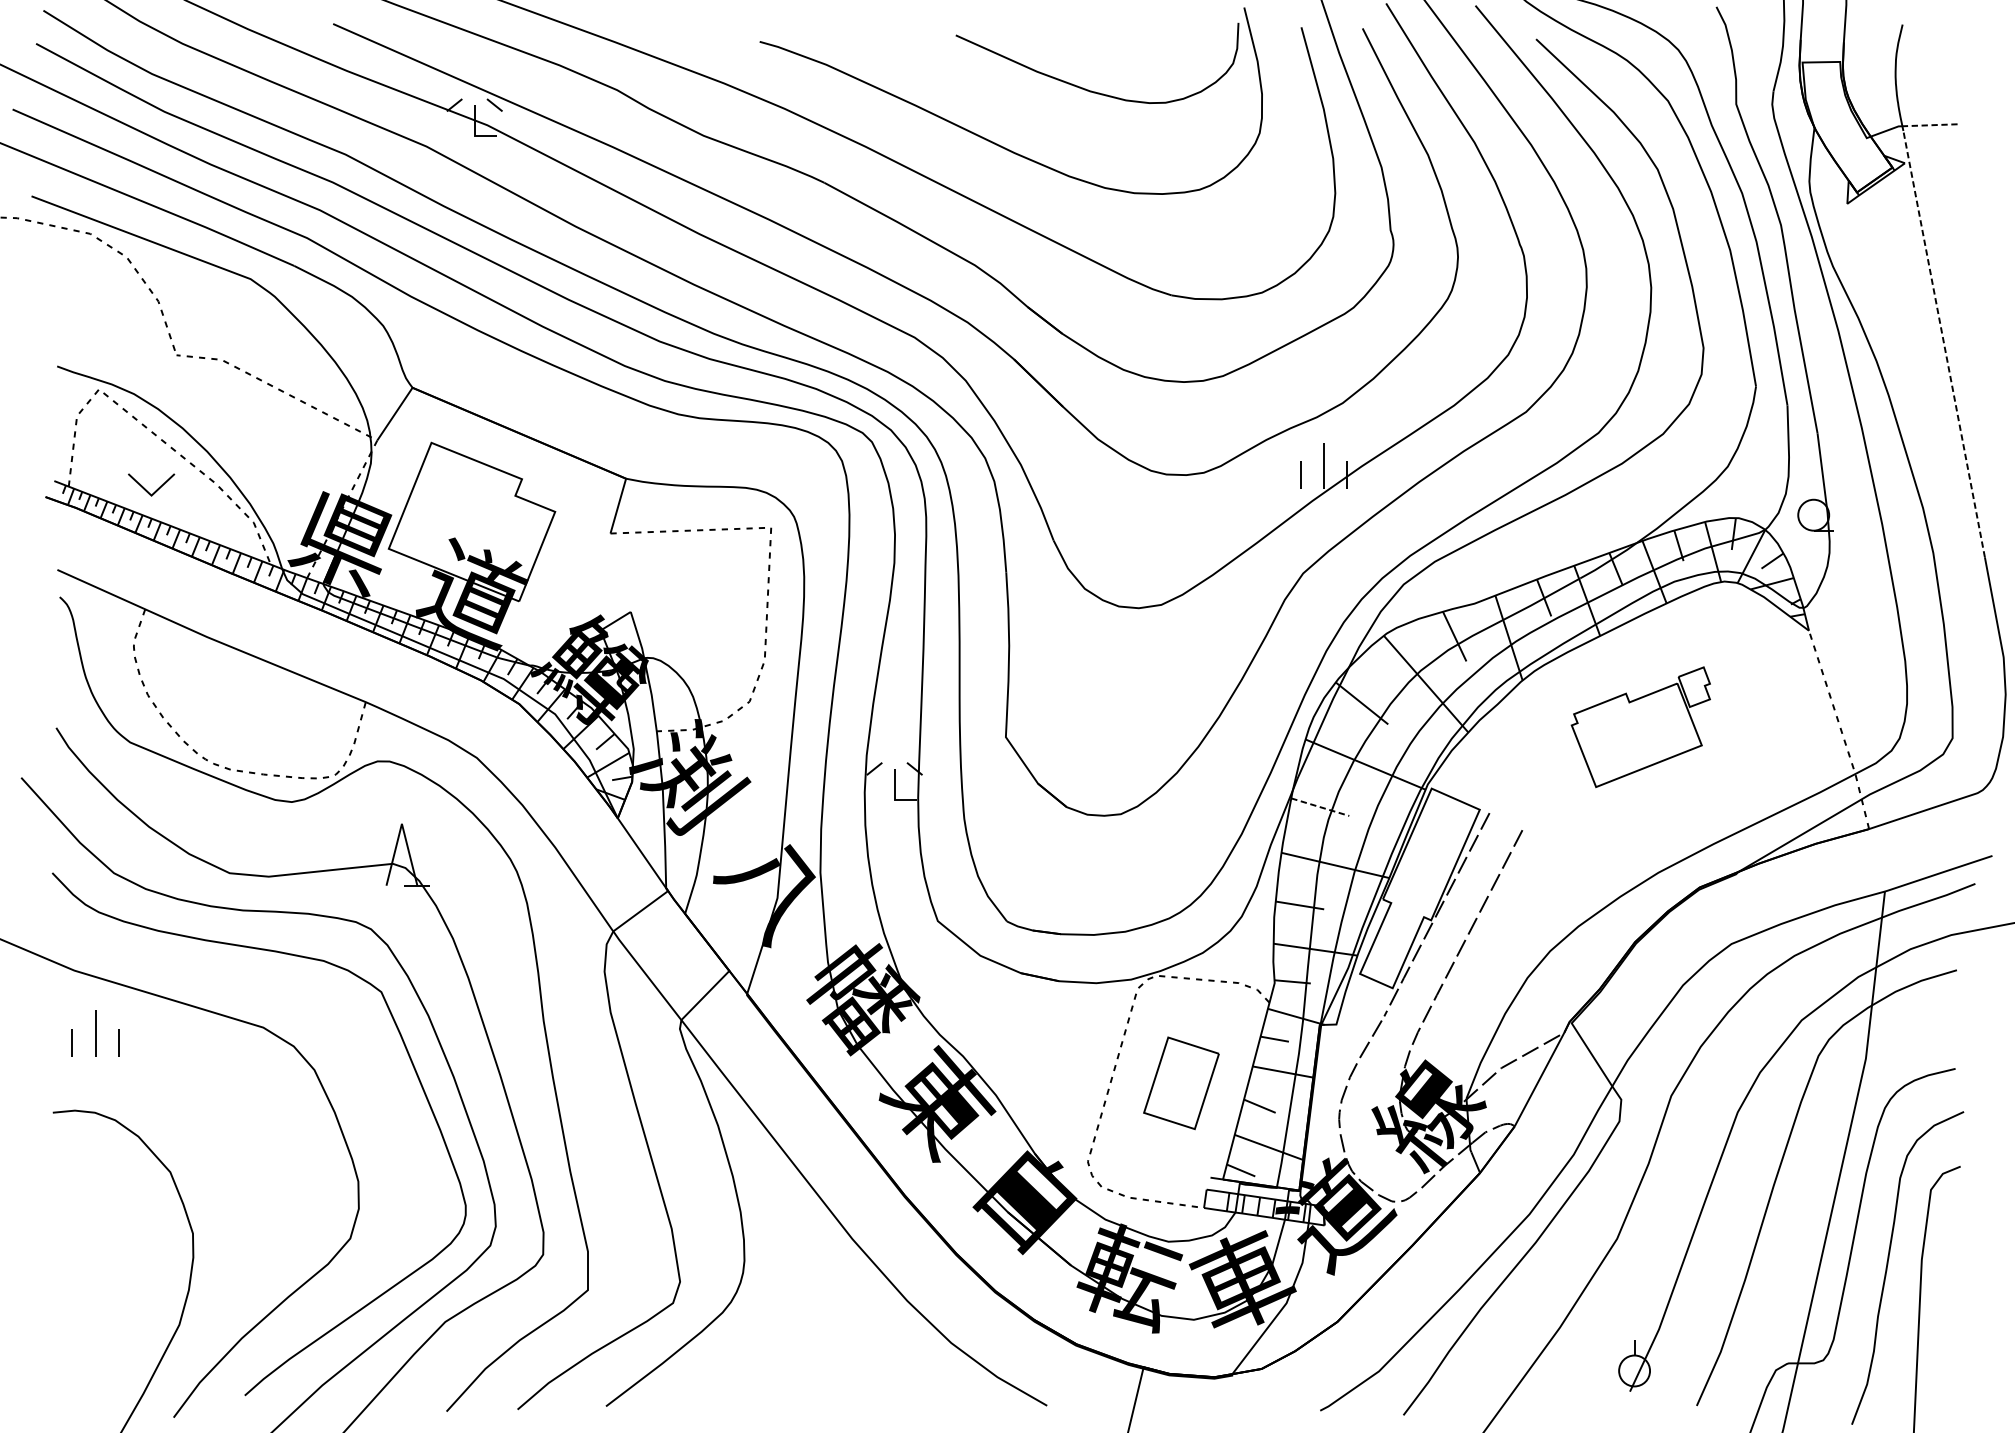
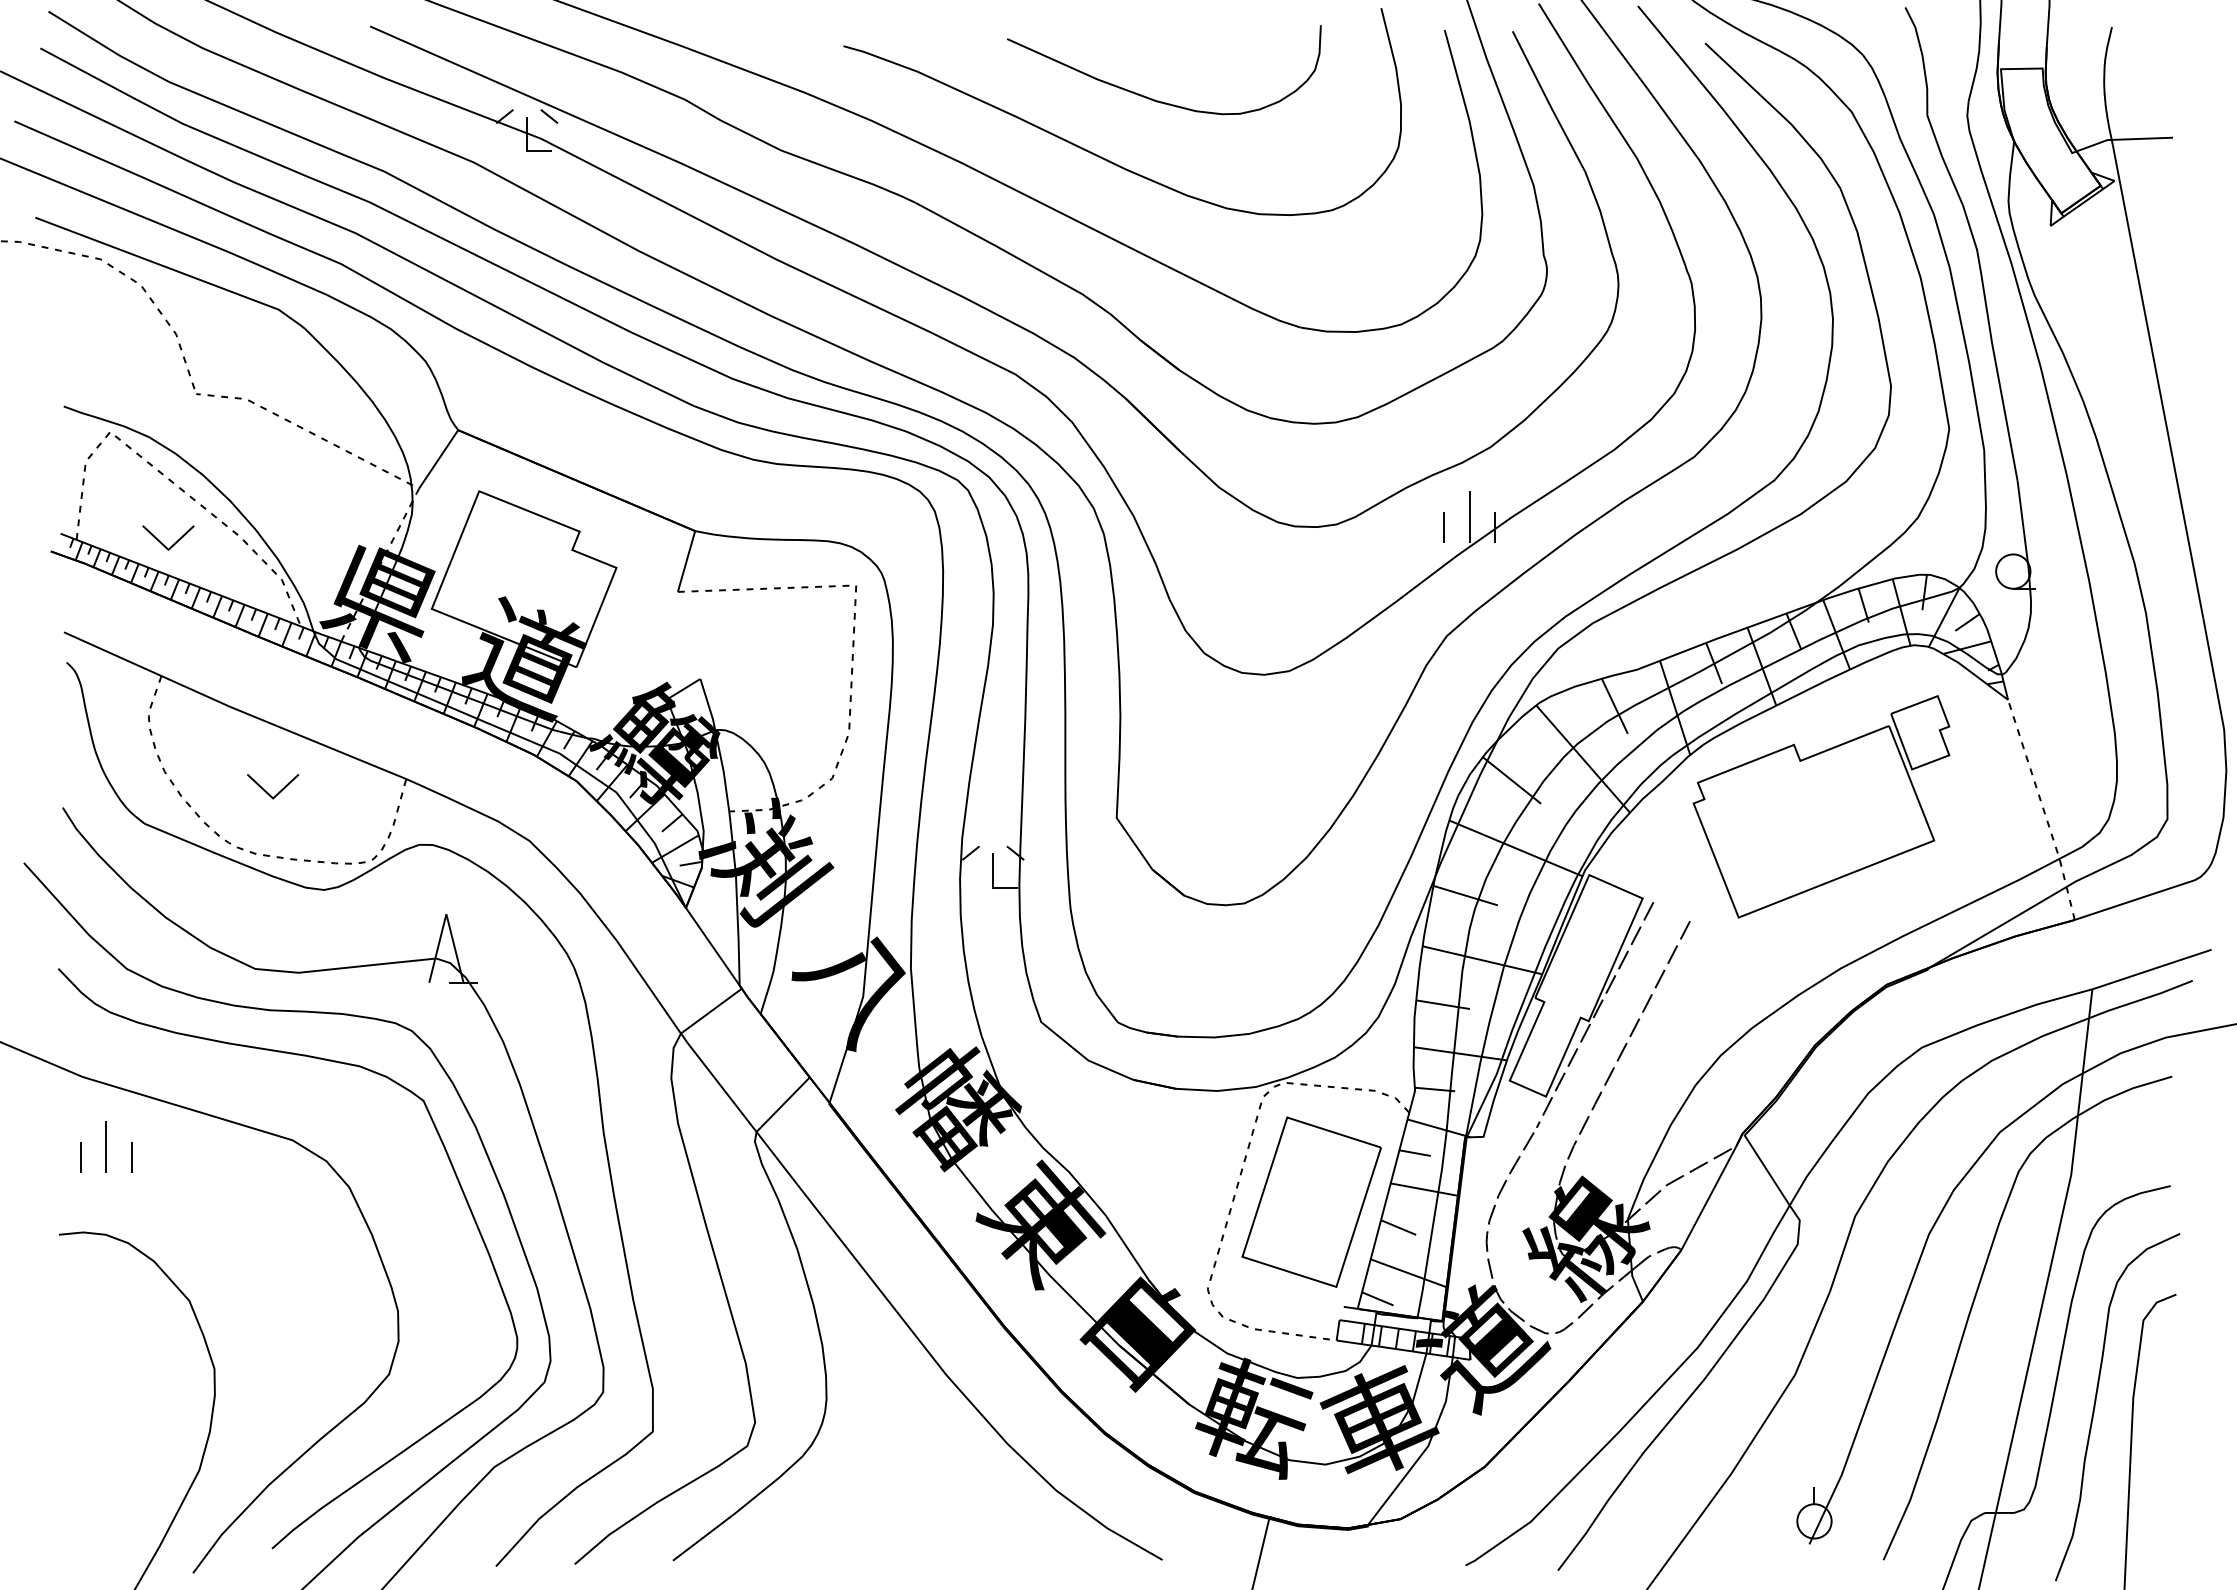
curve: (1089, 89) -> (1155, 99), moved
line: (1930, 124) -> (2142, 138), dashed -> solid
line: (1944, 343) -> (2158, 381), dashed -> solid
part: (240, 713) -> (267, 791), added
part: (1640, 726) -> (1821, 806), size x1.67
line: (1320, 807) -> (1465, 895), dashed -> solid
part: (1181, 1082) -> (1311, 1201), size x1.67

